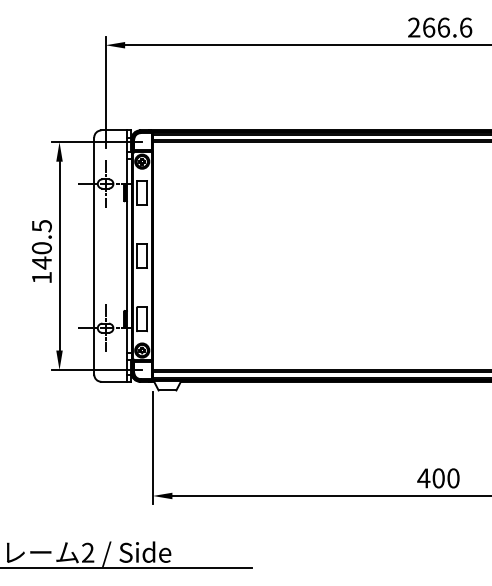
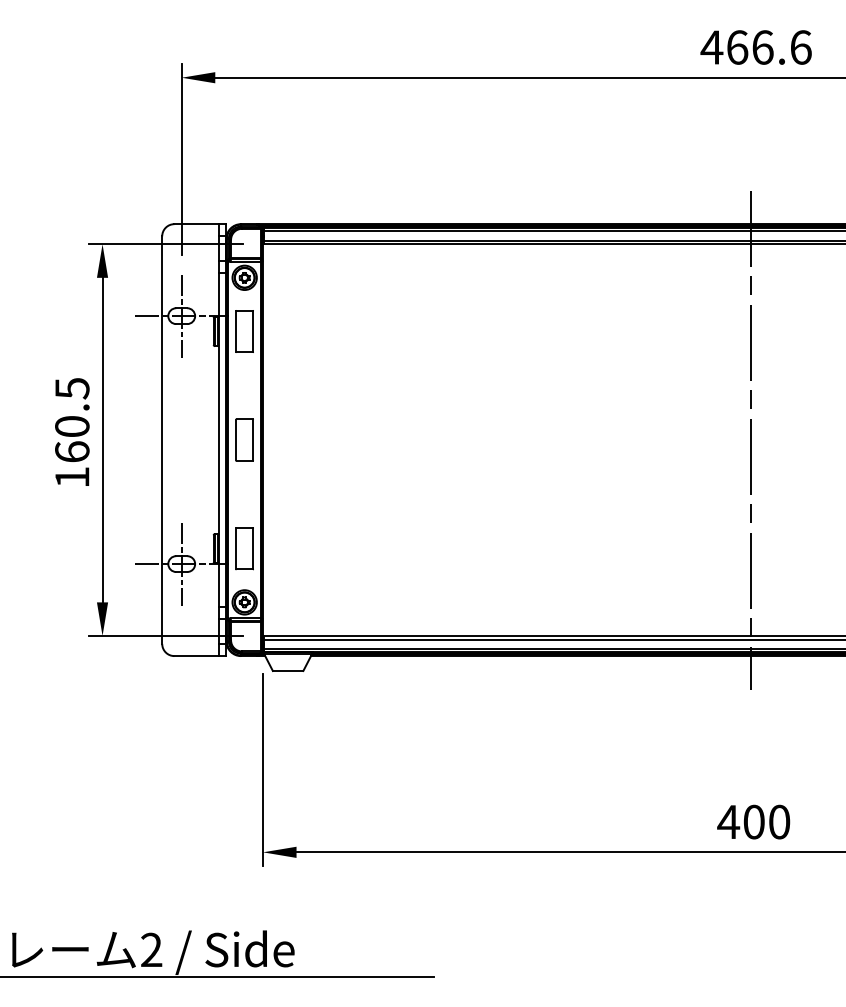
text: (413, 27) -> (710, 47), 266.6 -> 466.6
line: (436, 255) -> (750, 439), added
text: (41, 262) -> (71, 451), 140.5 -> 160.5

